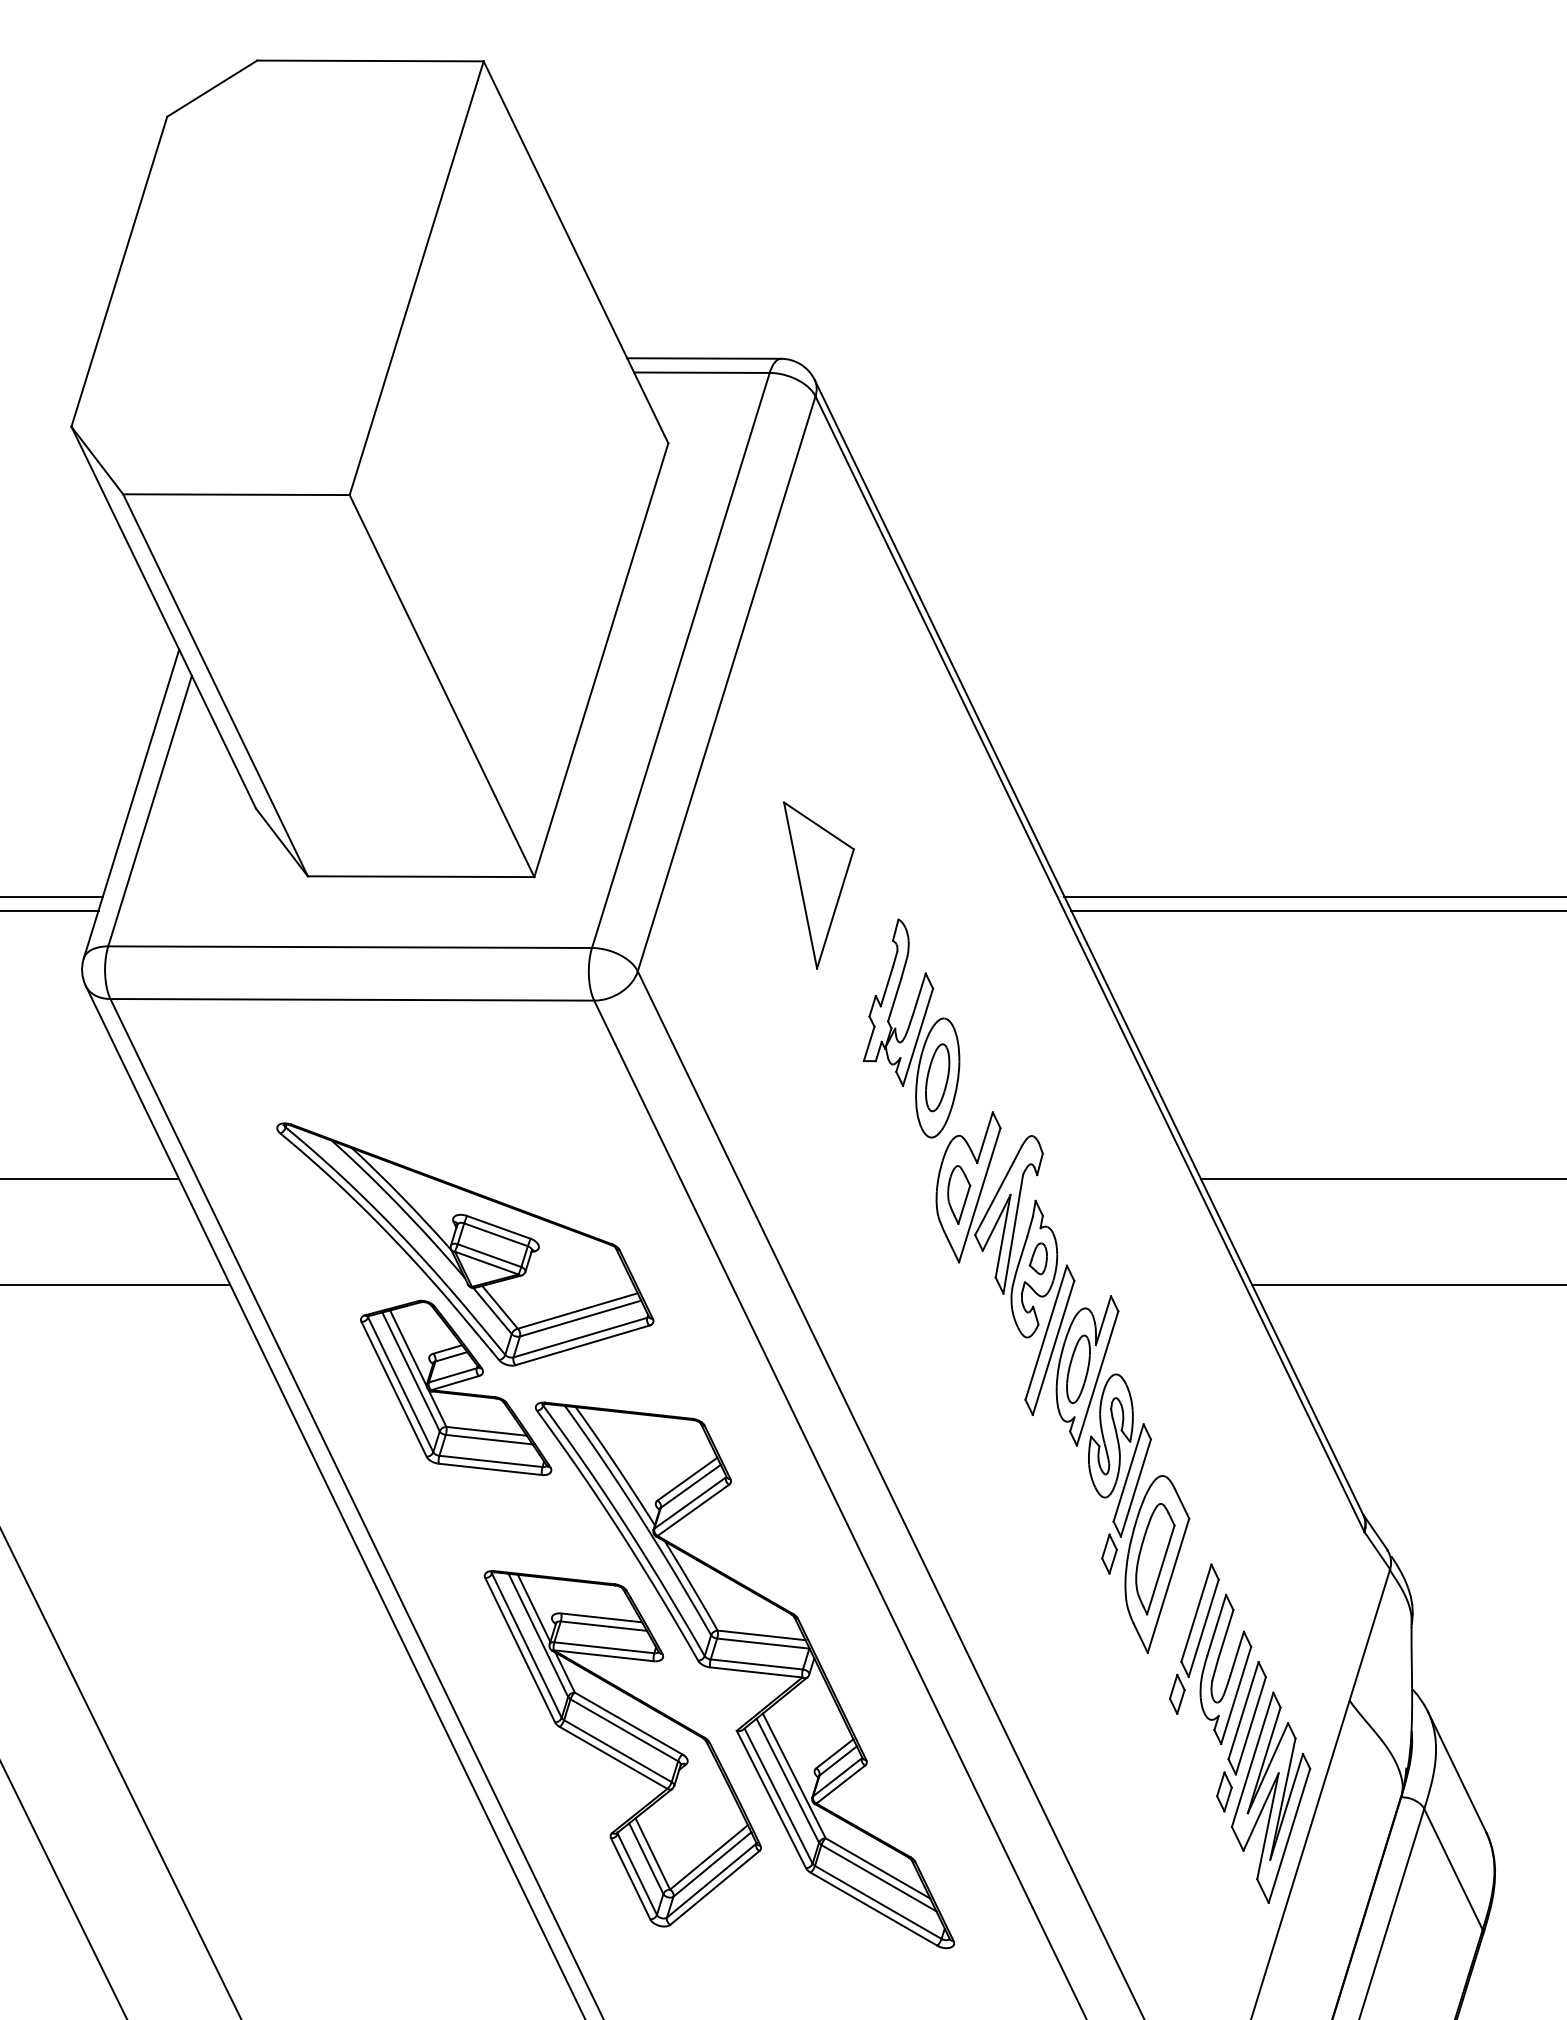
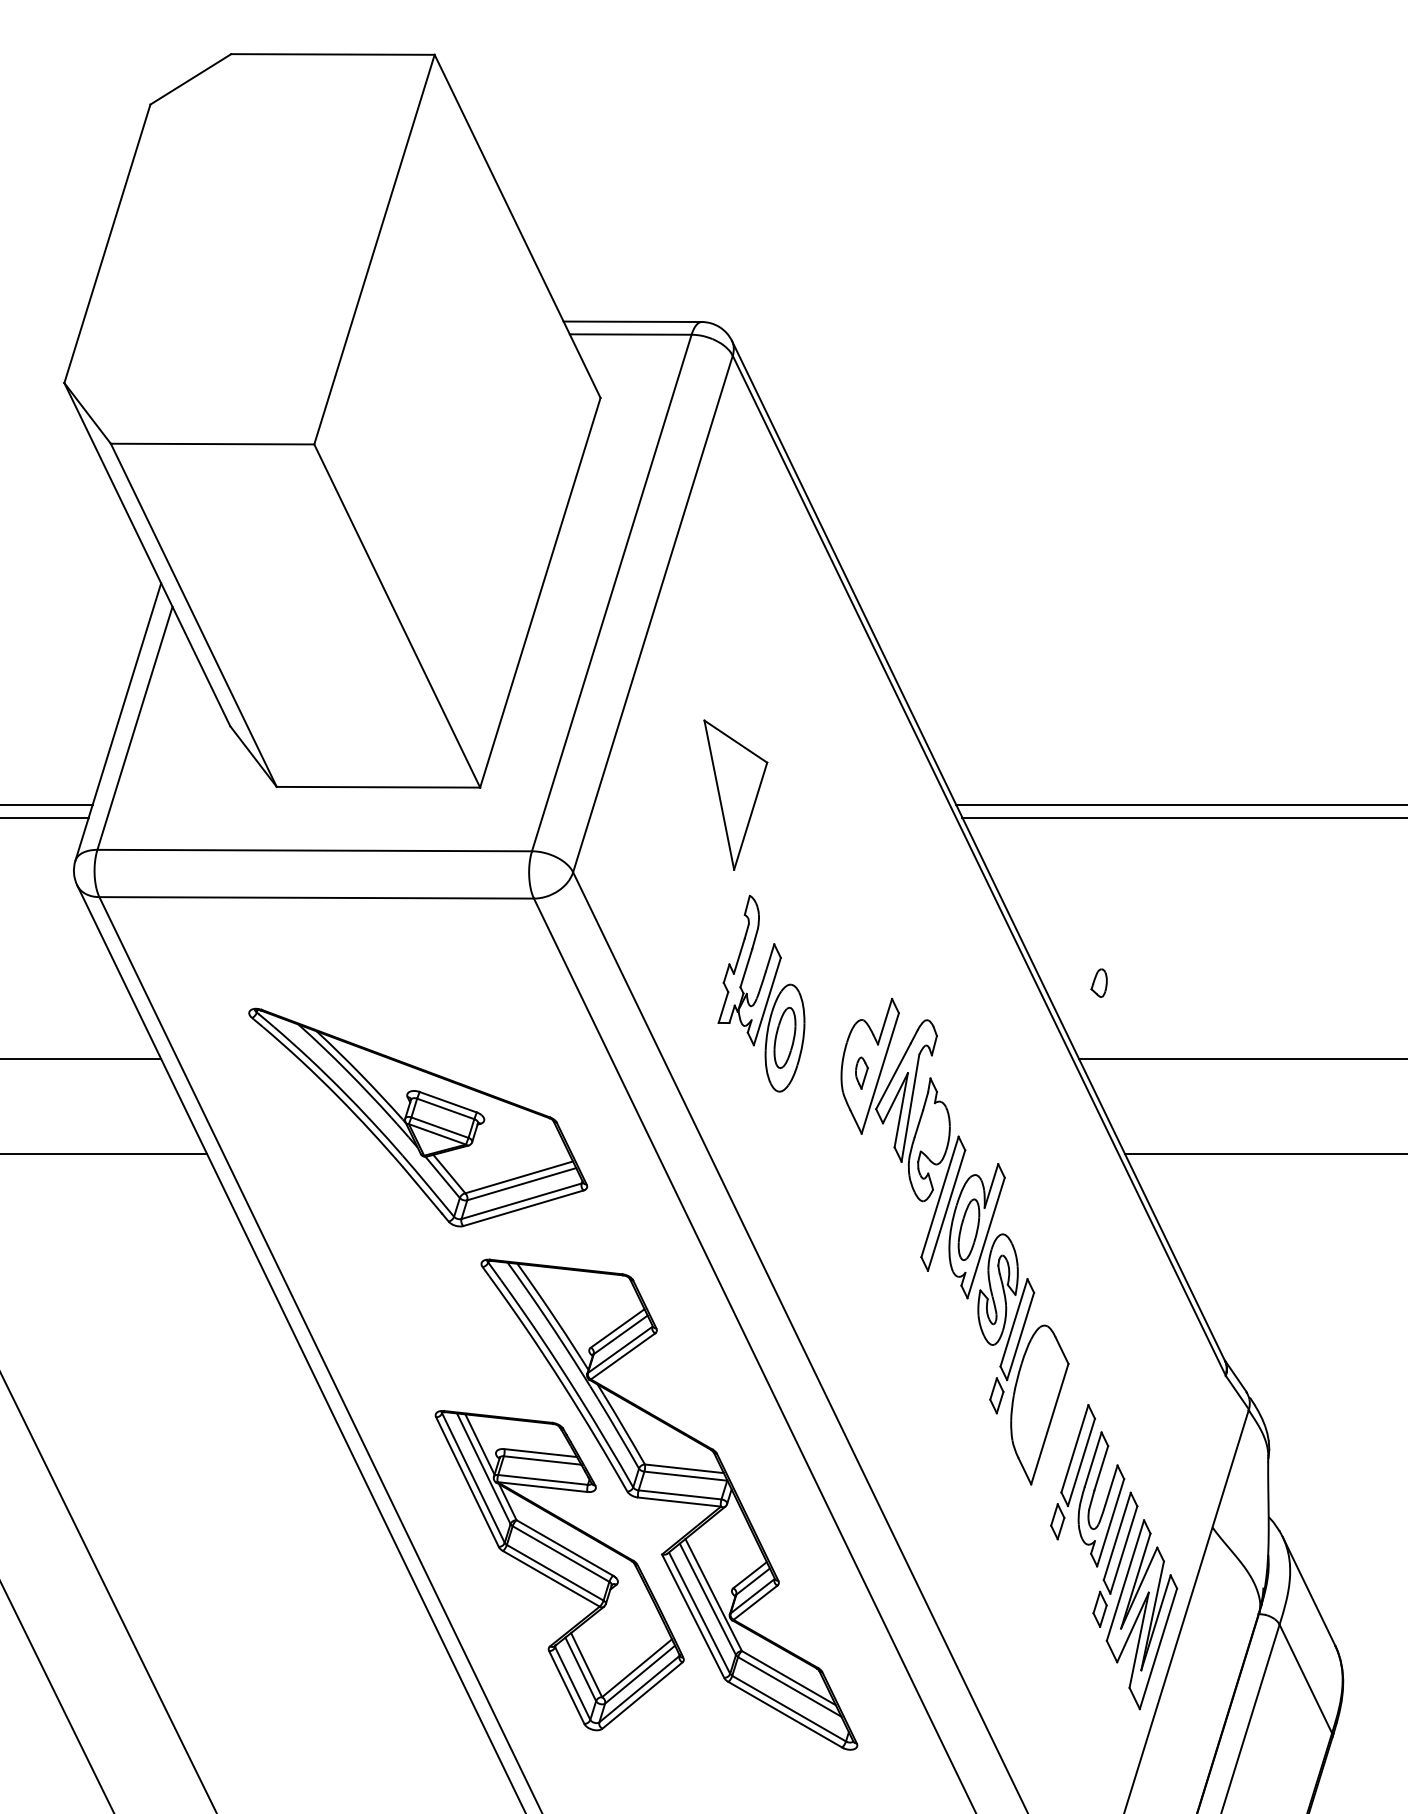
part: (911, 1028) -> (761, 993), moved
part: (959, 1194) -> (862, 1072), size x0.6
part: (1037, 1258) -> (1098, 982), moved
part: (456, 1387) -> (410, 1246), removed
part: (1155, 1559) -> (1038, 1400), removed

